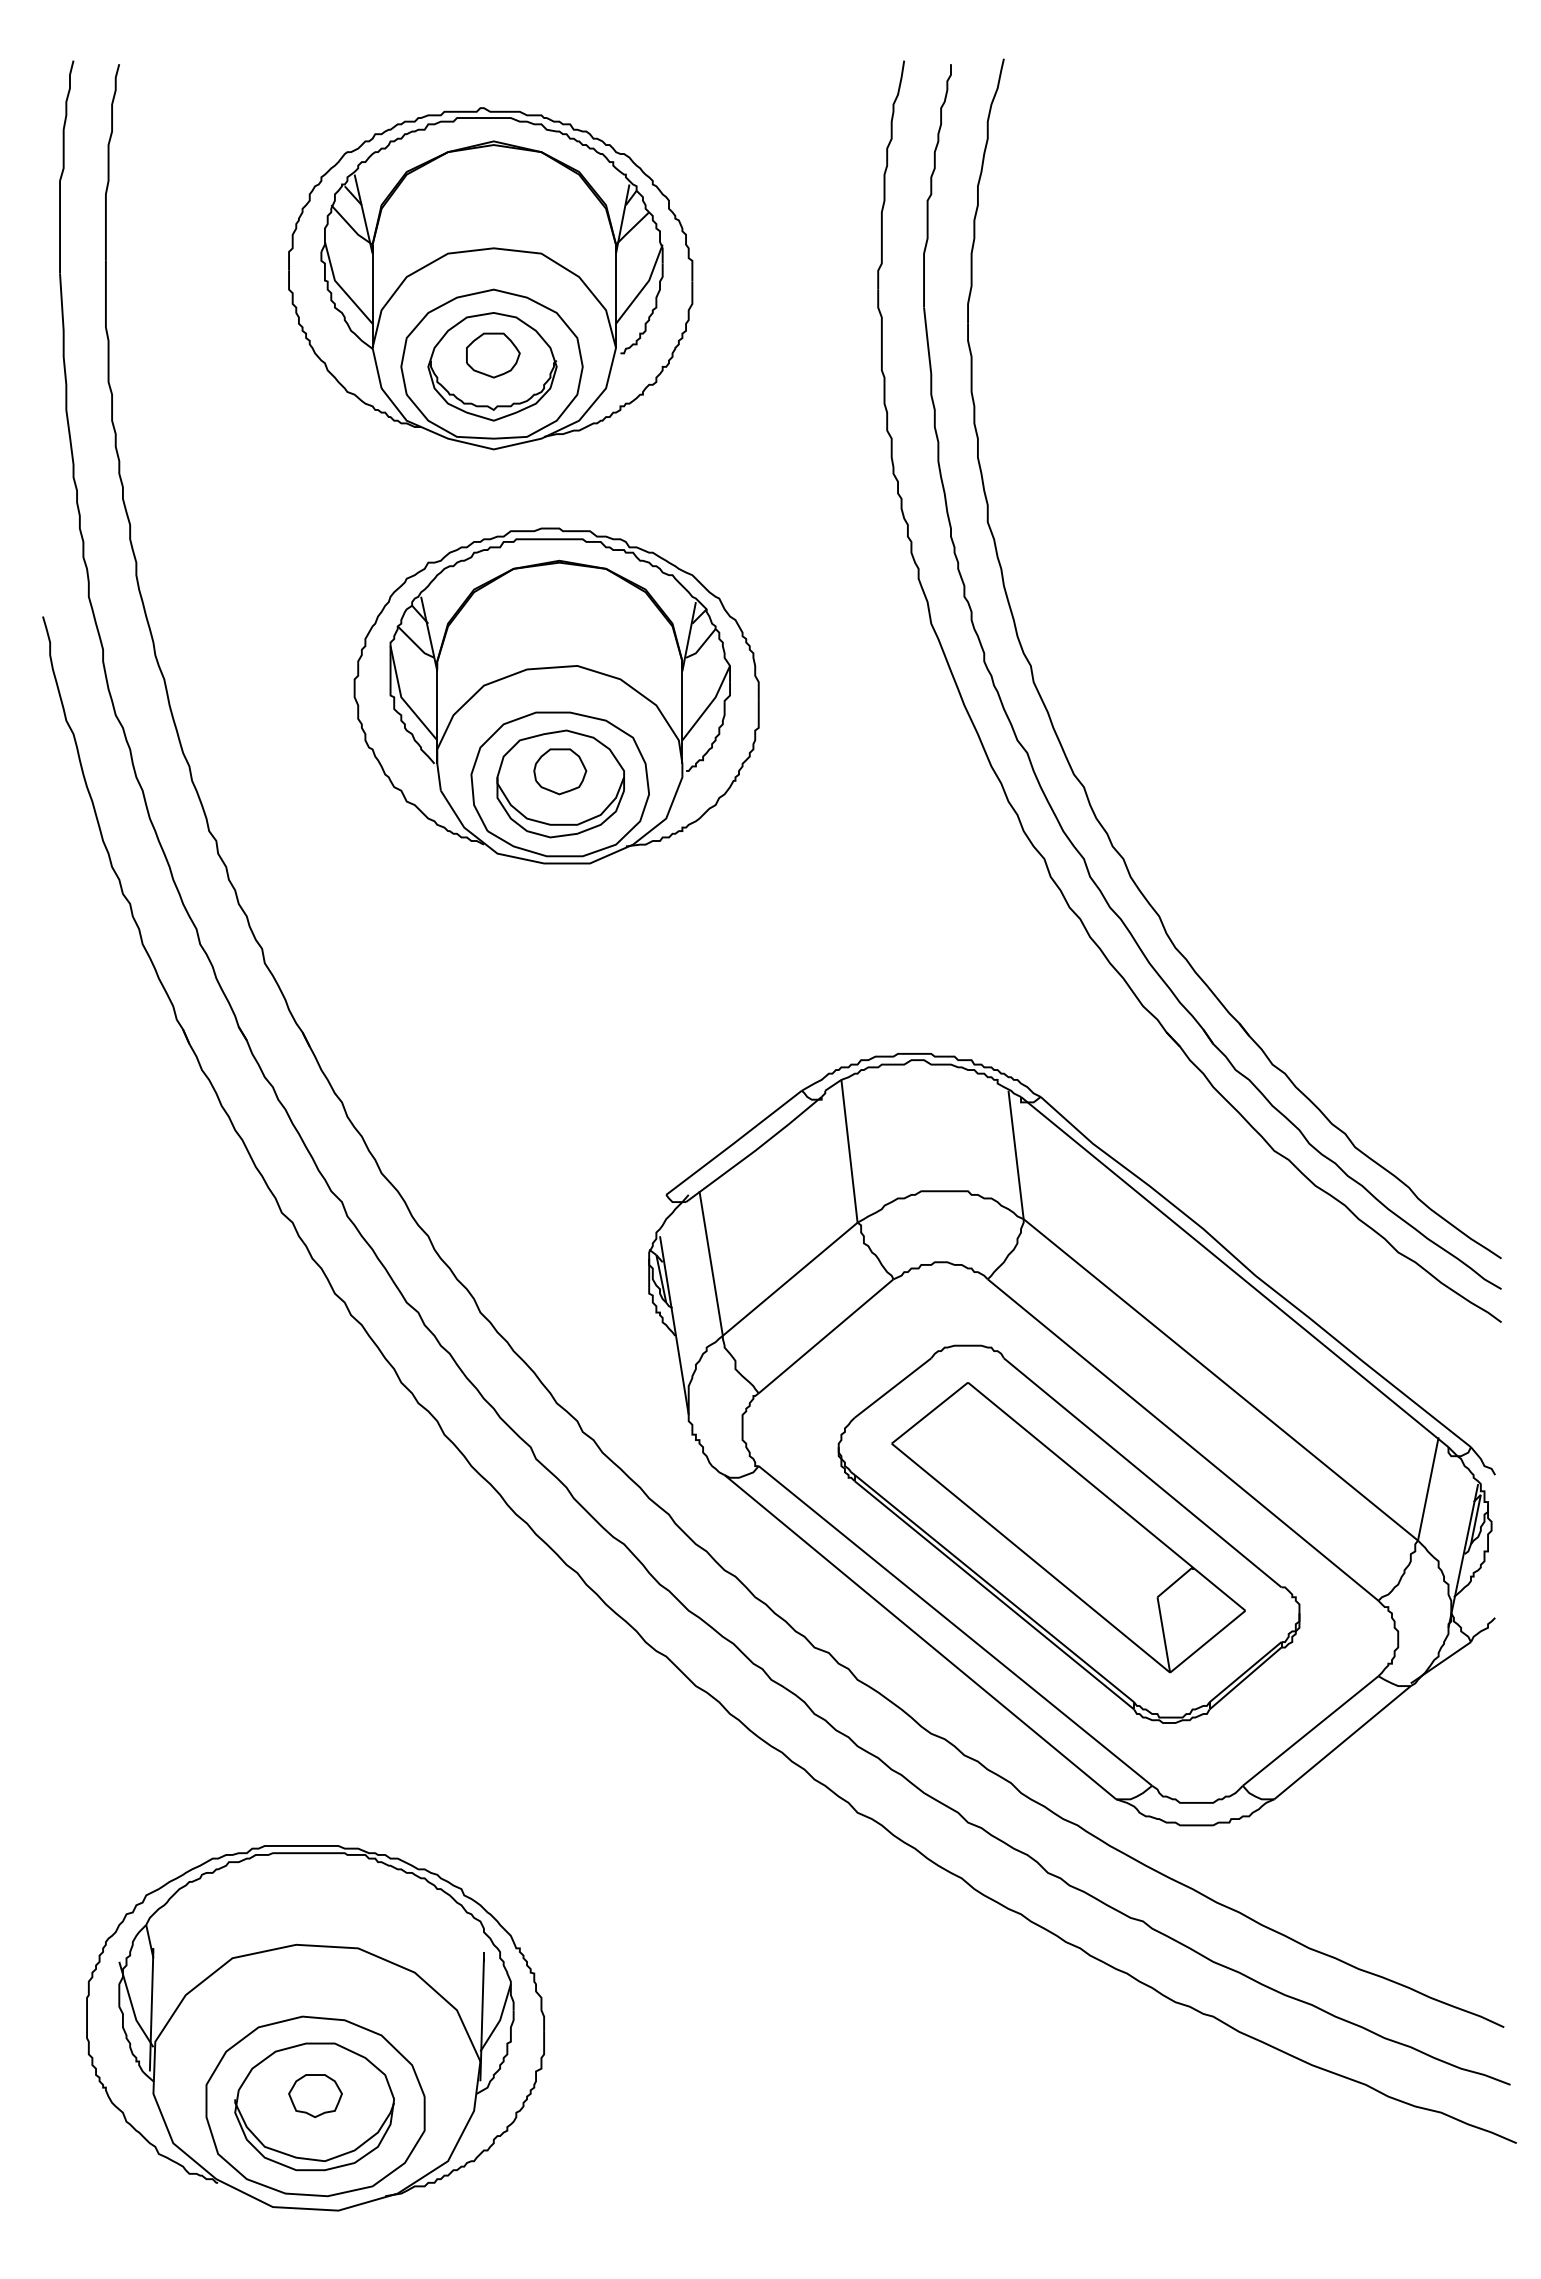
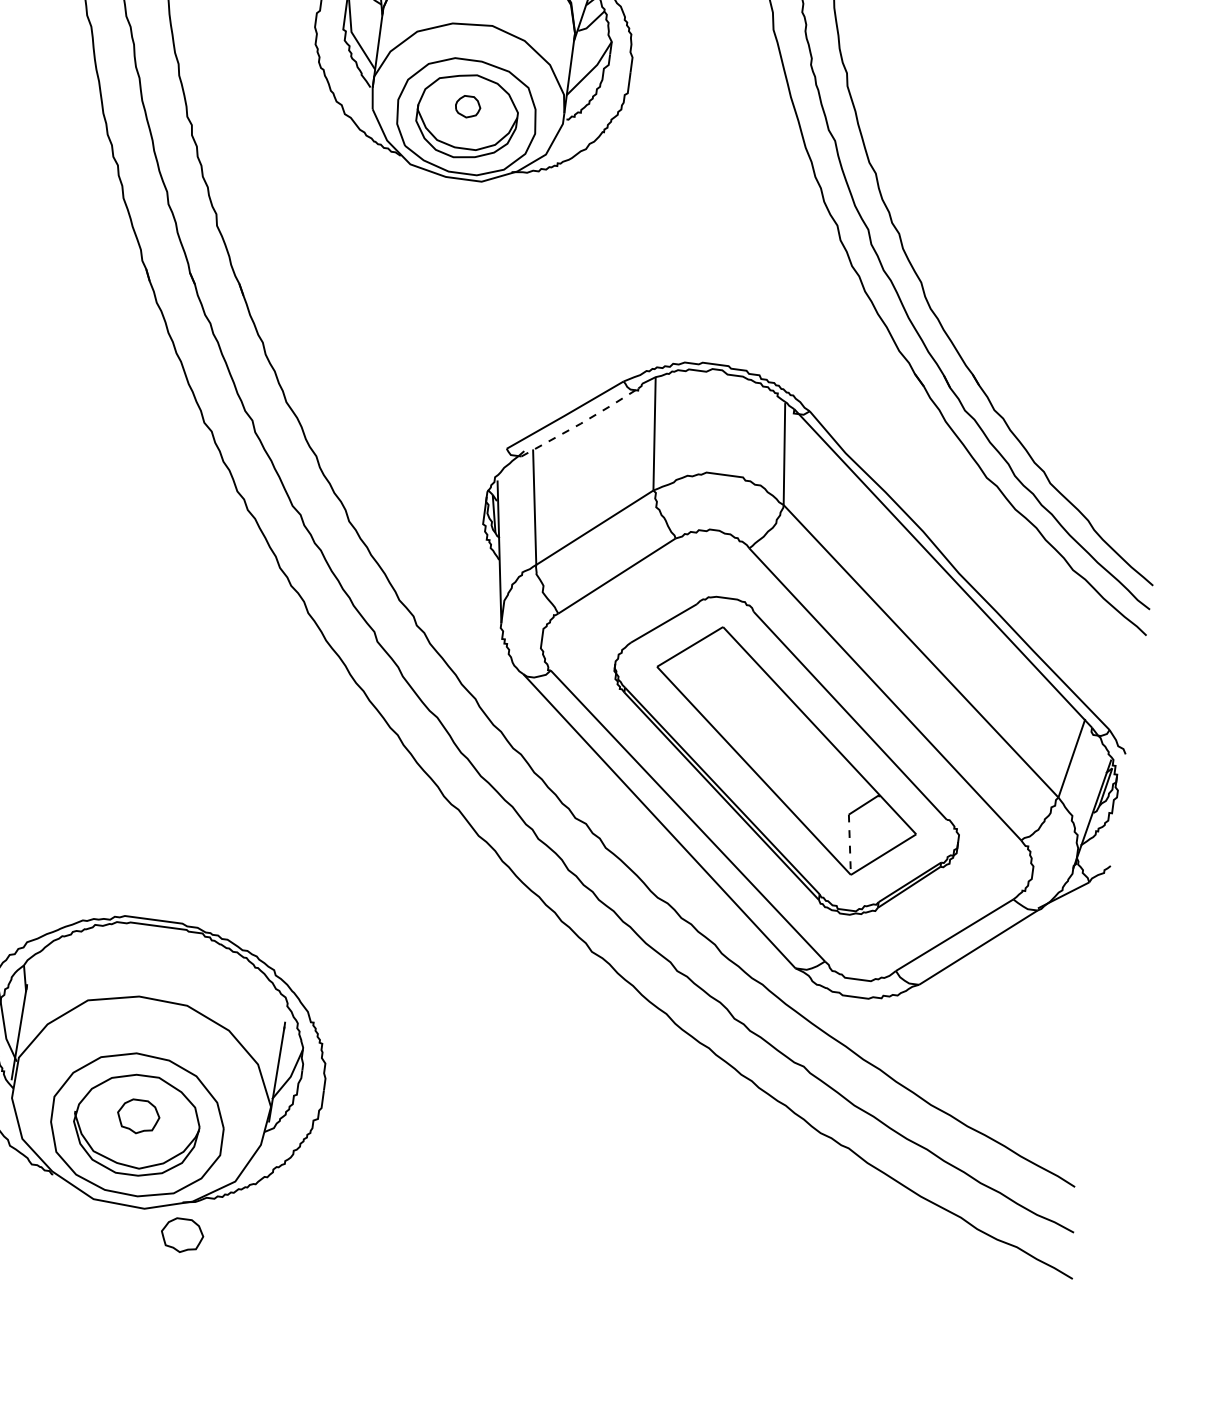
part: (560, 771) -> (468, 106), size x0.6
line: (755, 1150) -> (581, 423), solid -> dashed
line: (1163, 1635) -> (849, 845), solid -> dashed
part: (390, 2237) -> (182, 1235), added

